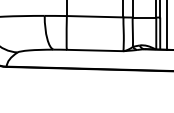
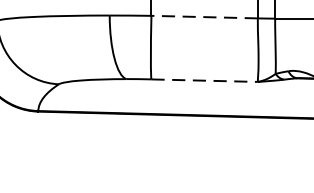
line: (94, 16) -> (203, 16), solid -> dashed
line: (95, 50) -> (205, 80), solid -> dashed

